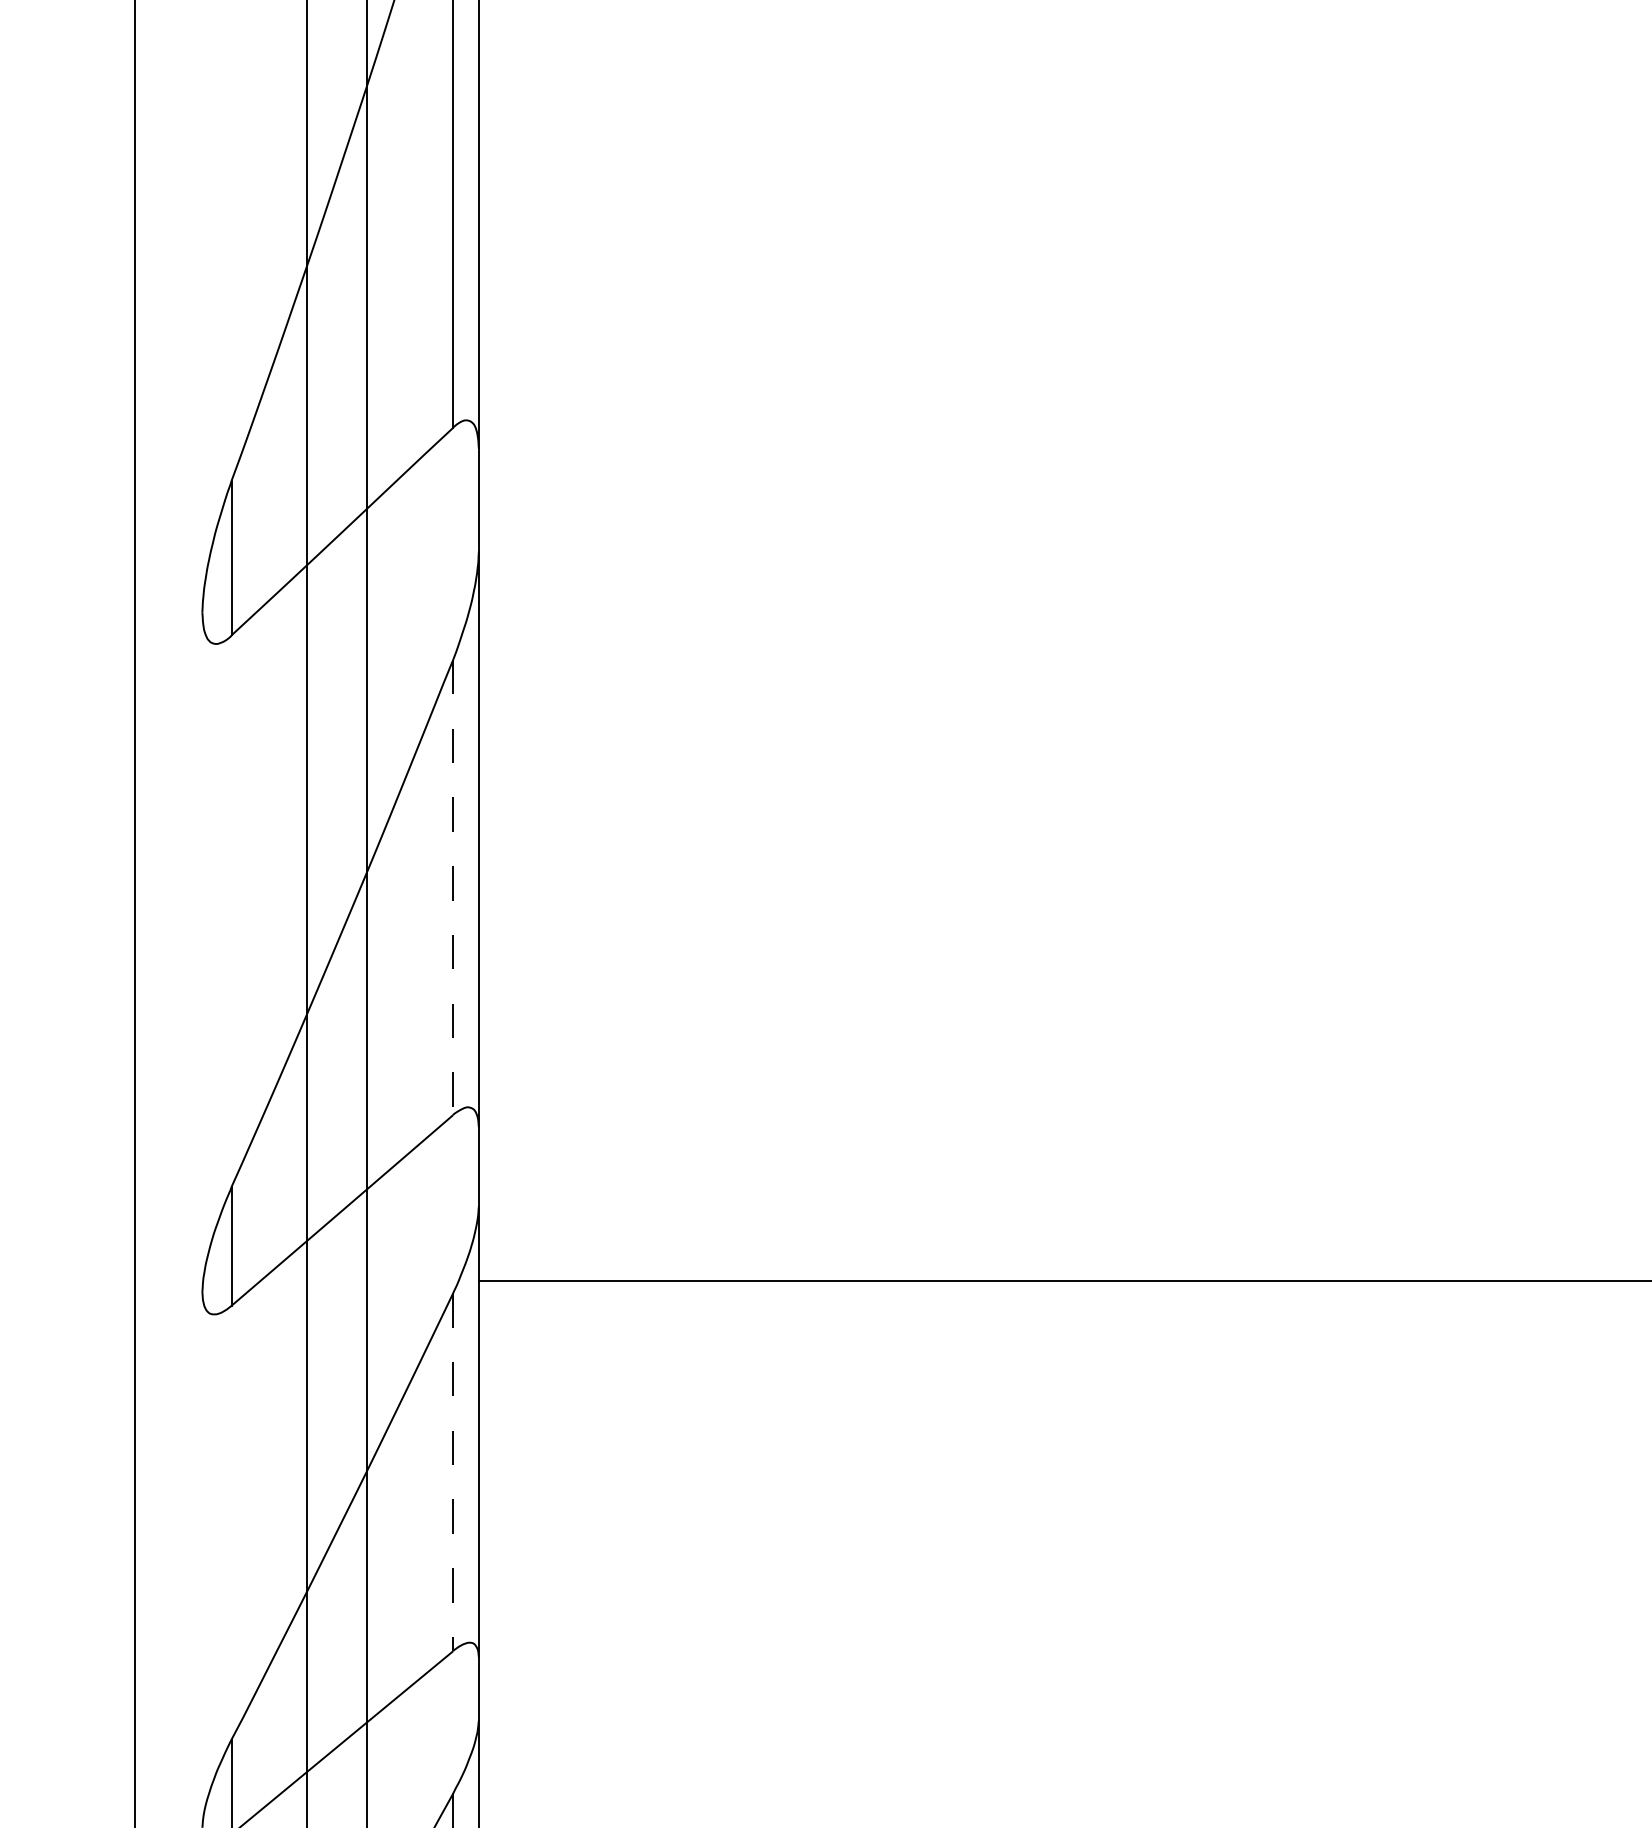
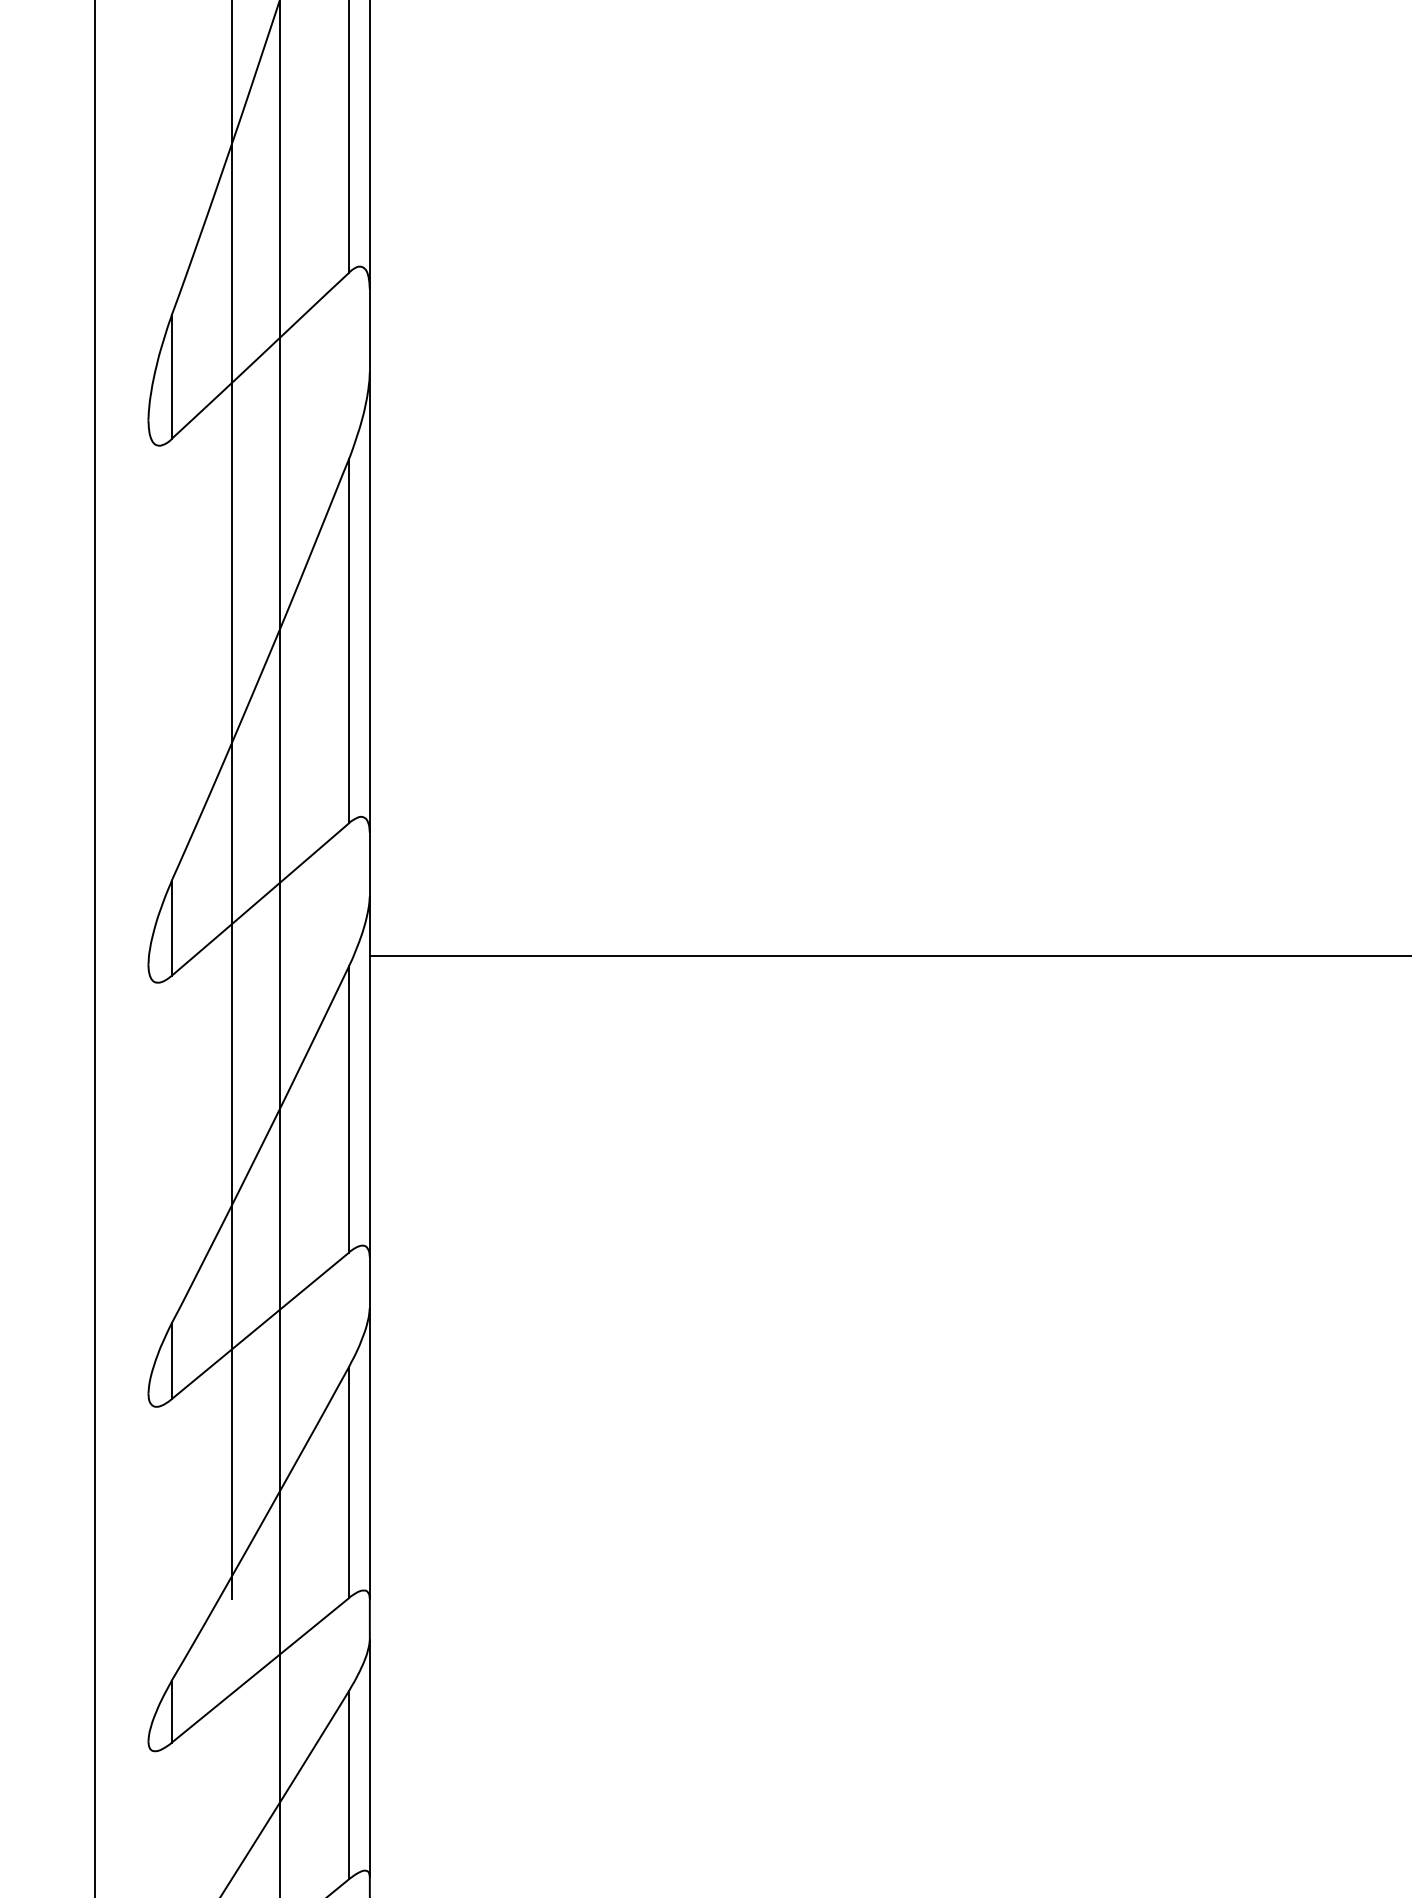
line: (453, 888) -> (349, 641), dashed -> solid
line: (453, 1472) -> (349, 1109), dashed -> solid

